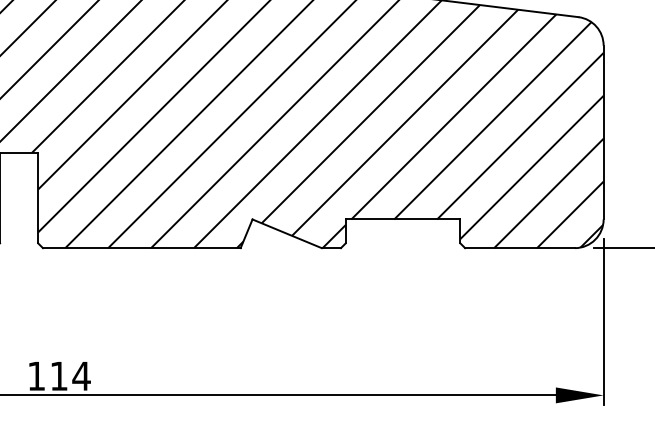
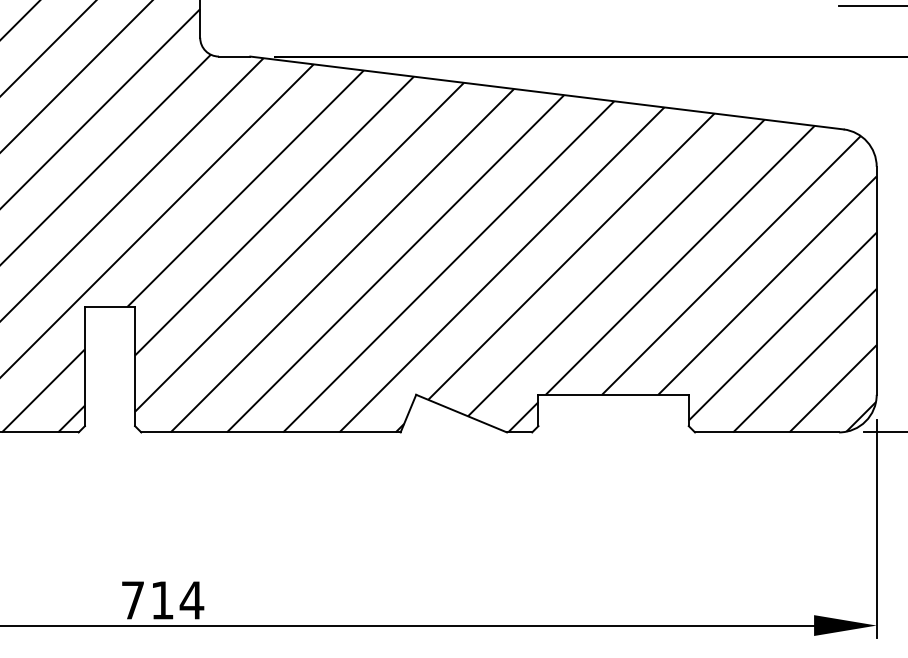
text: (36, 376) -> (132, 600), 114 -> 714

